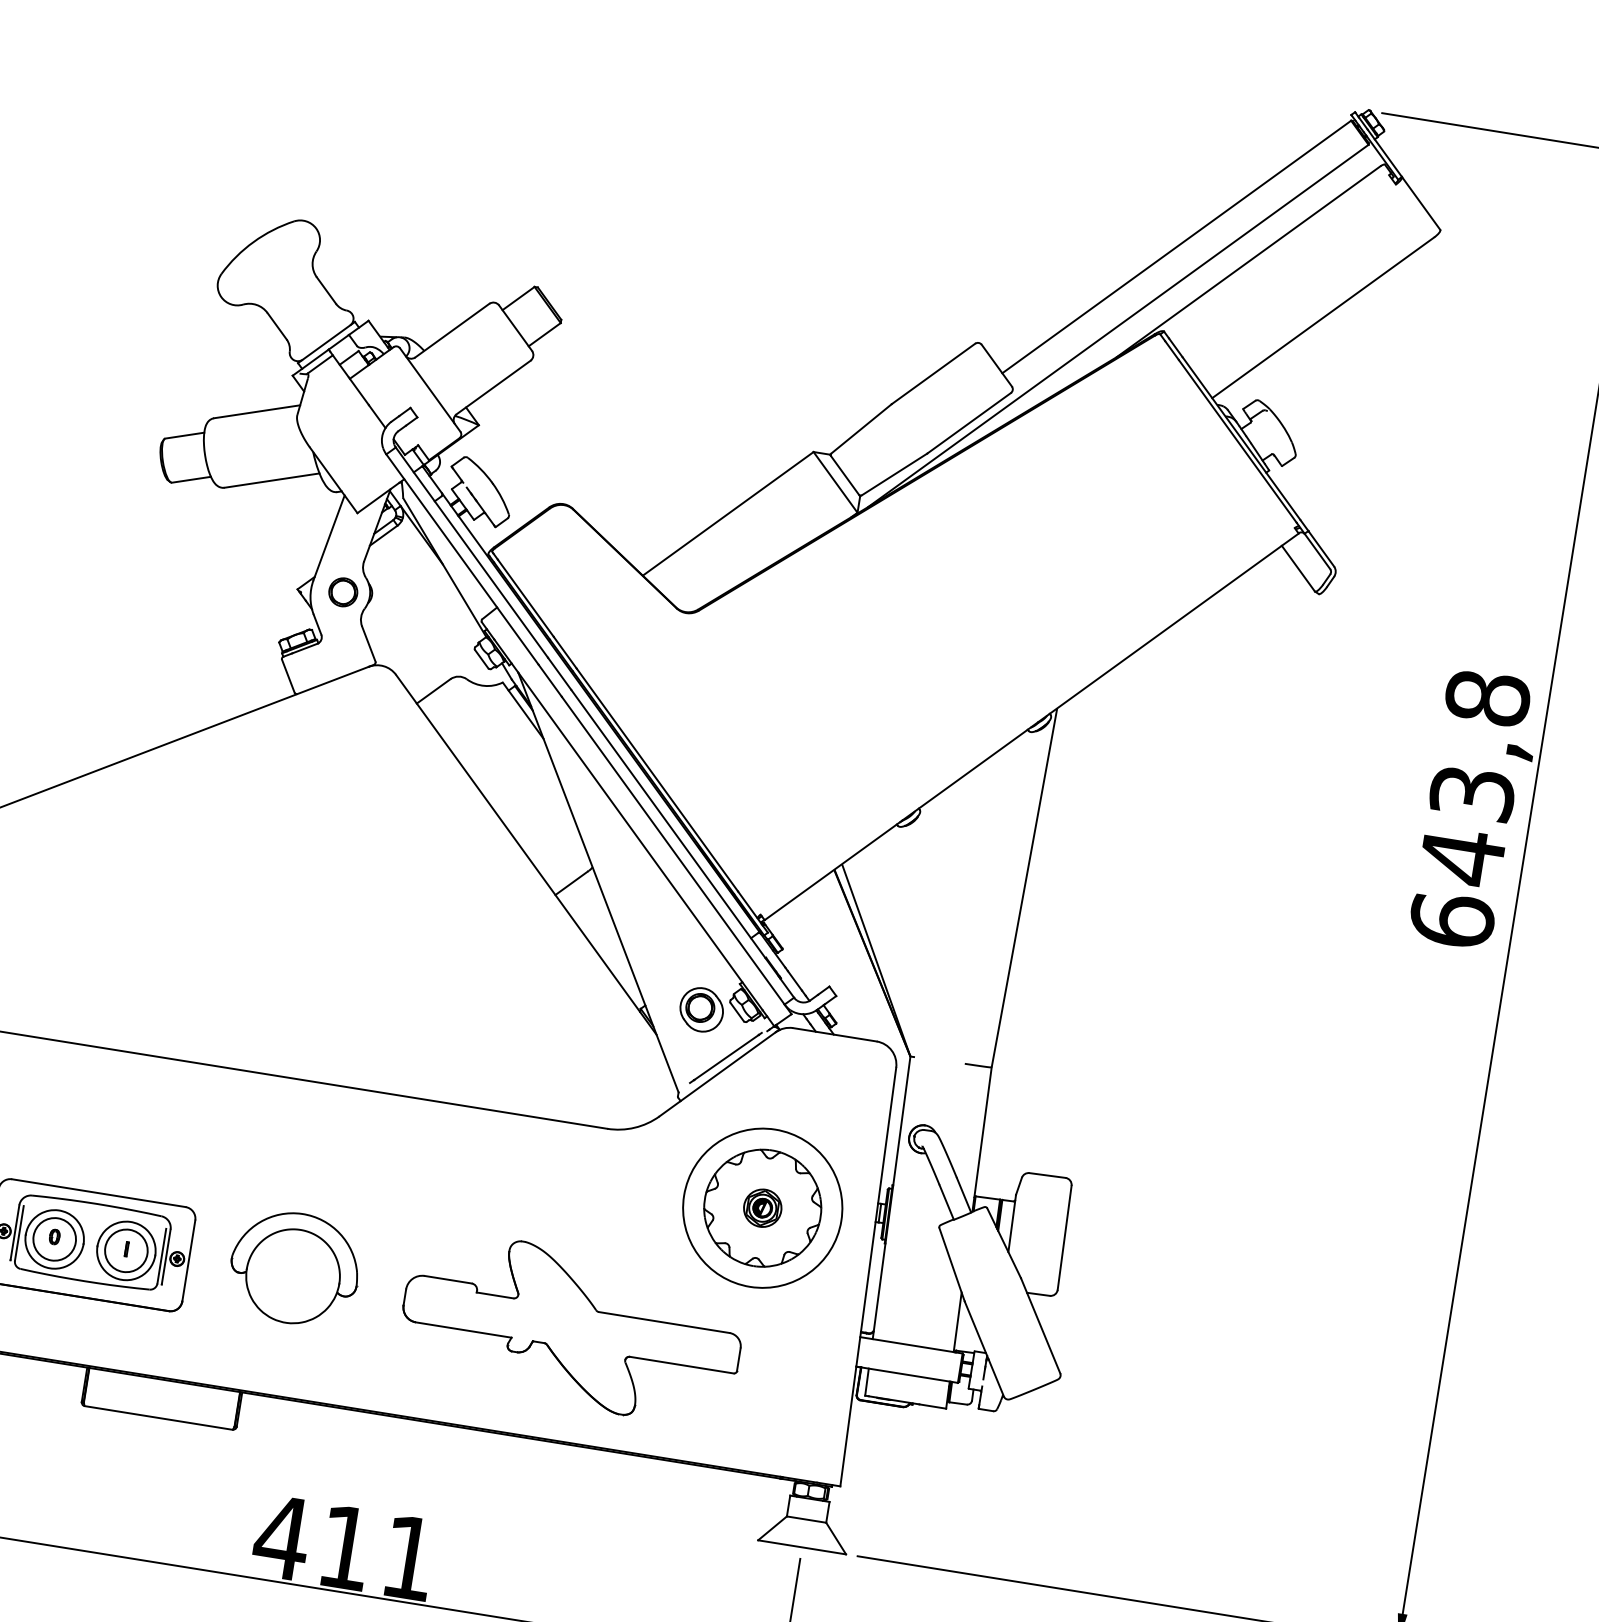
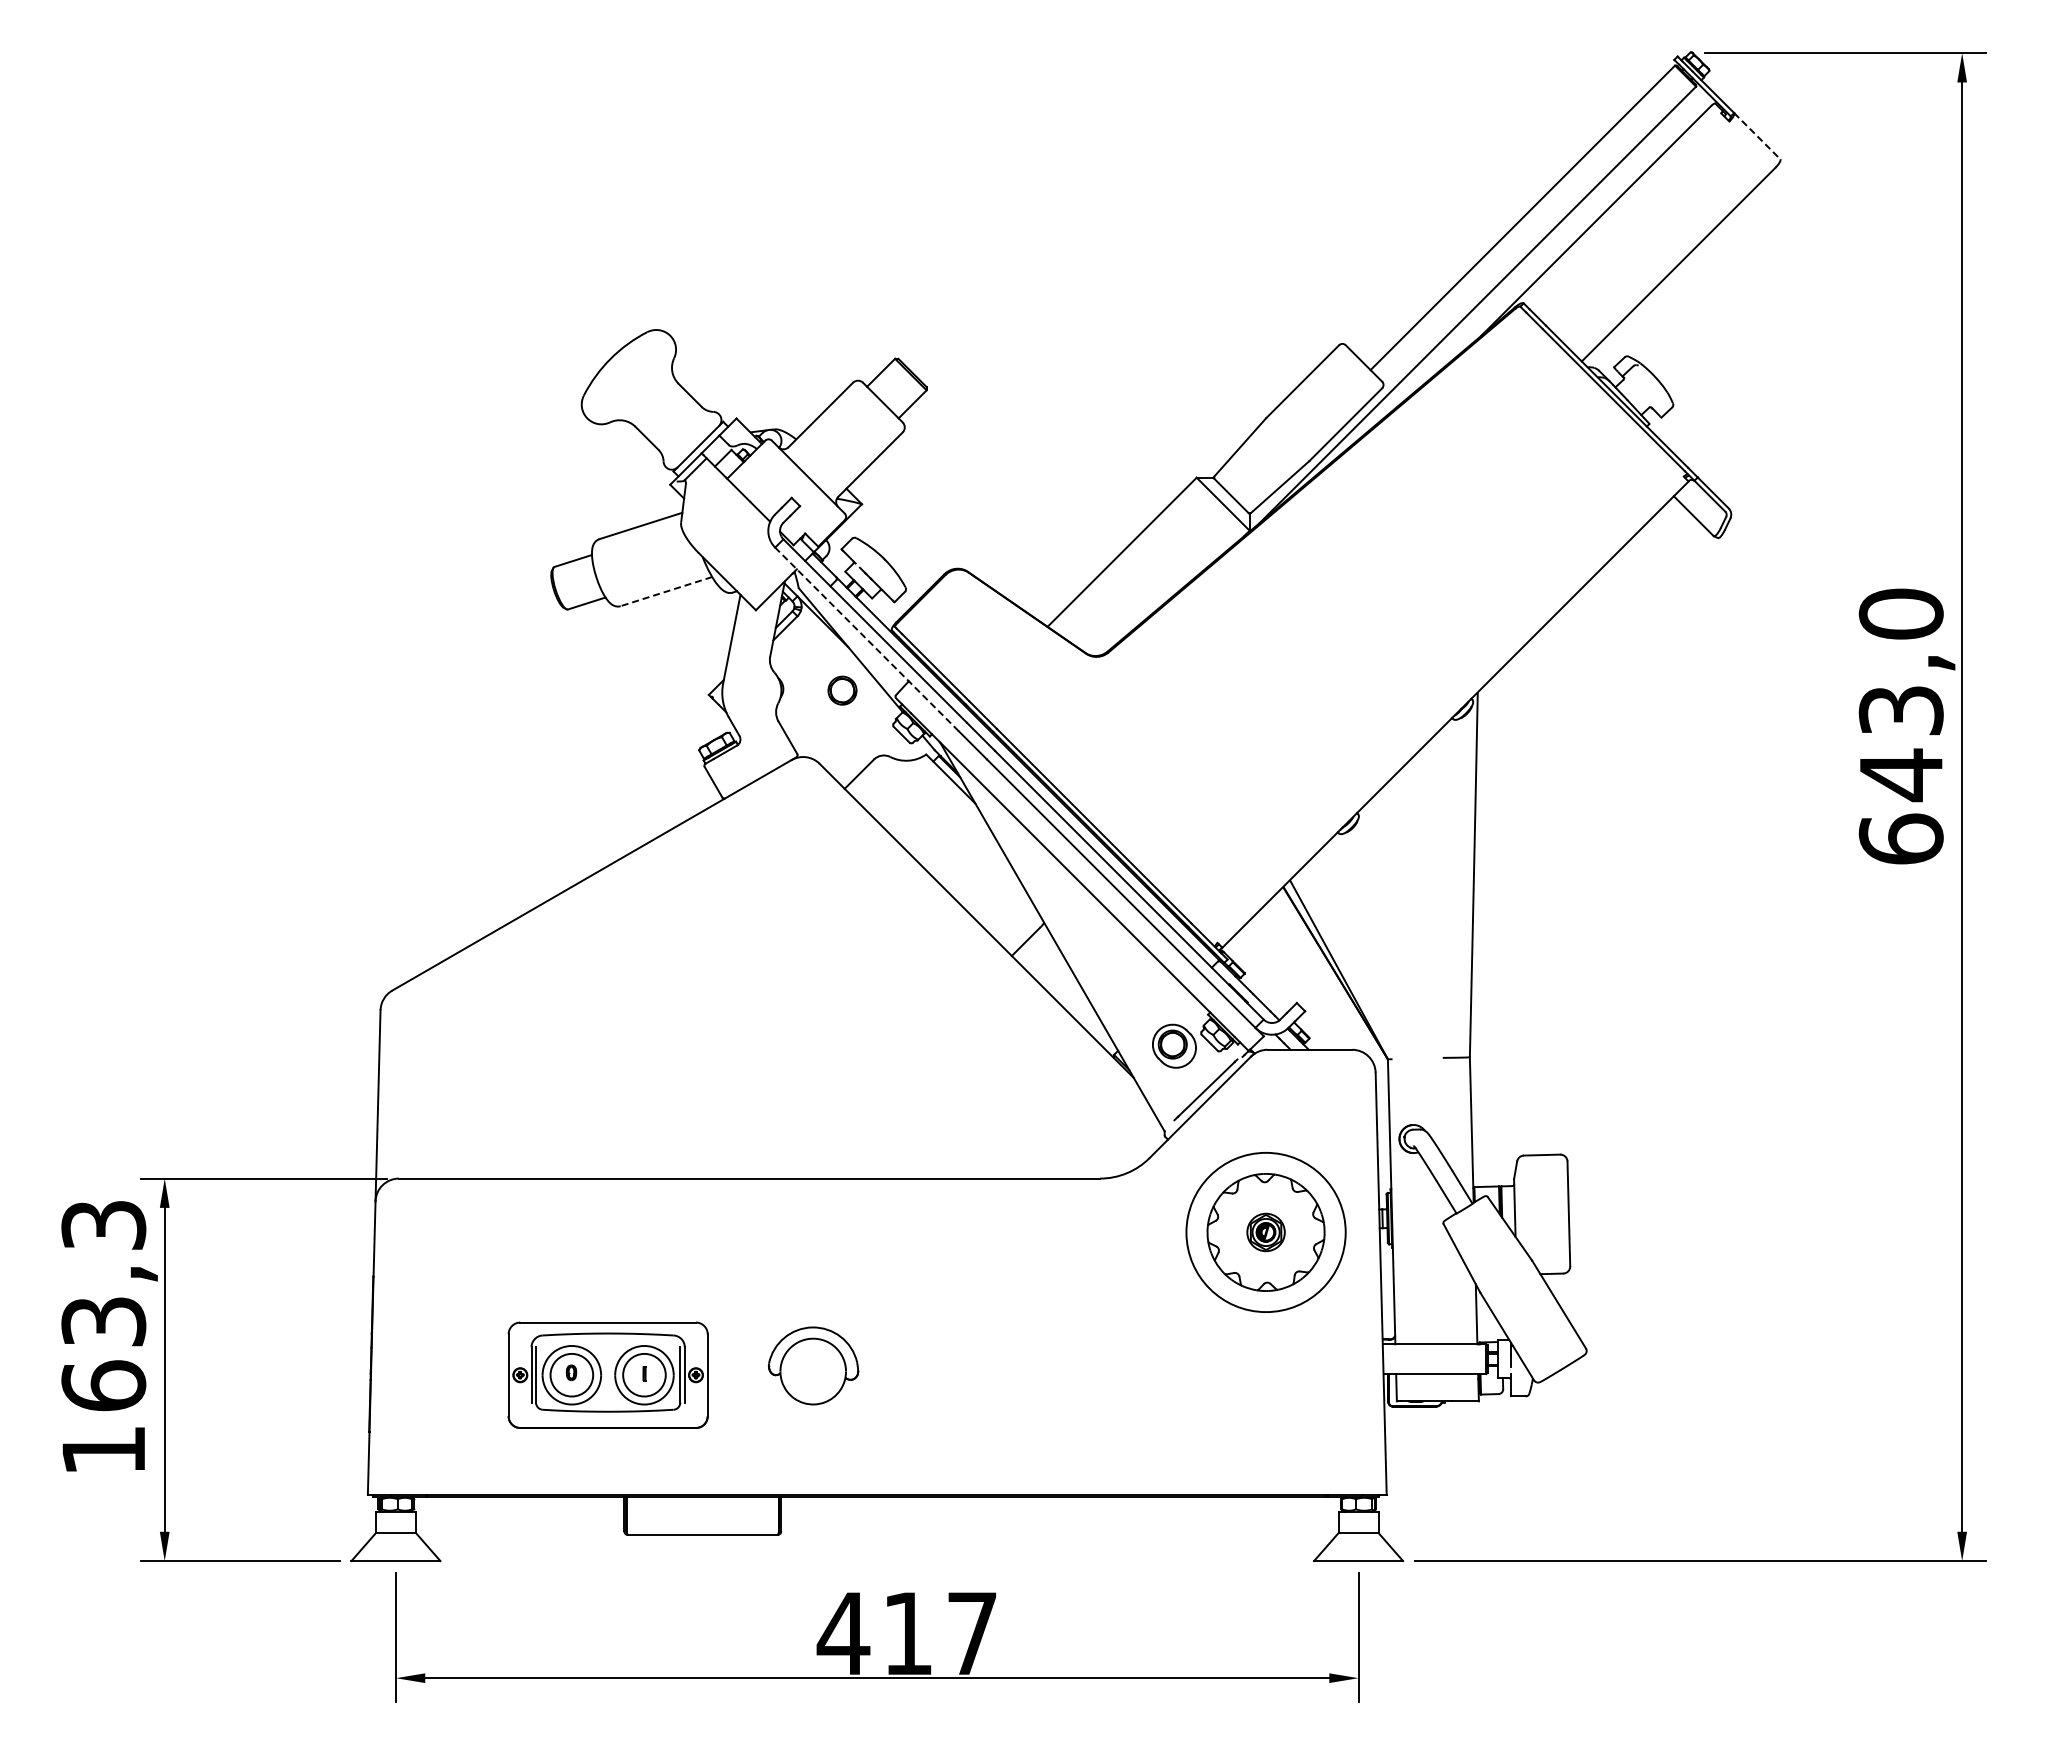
line: (1421, 203) -> (1757, 136), solid -> dashed
line: (272, 480) -> (666, 591), solid -> dashed
line: (461, 559) -> (866, 639), solid -> dashed
part: (343, 592) -> (842, 690), moved
text: (1488, 697) -> (1901, 613), 643,8 -> 643,0
part: (294, 1268) -> (813, 1365), size x0.7
part: (571, 1328) -> (1096, 1381), removed
text: (409, 1557) -> (972, 1633), 411 -> 417

